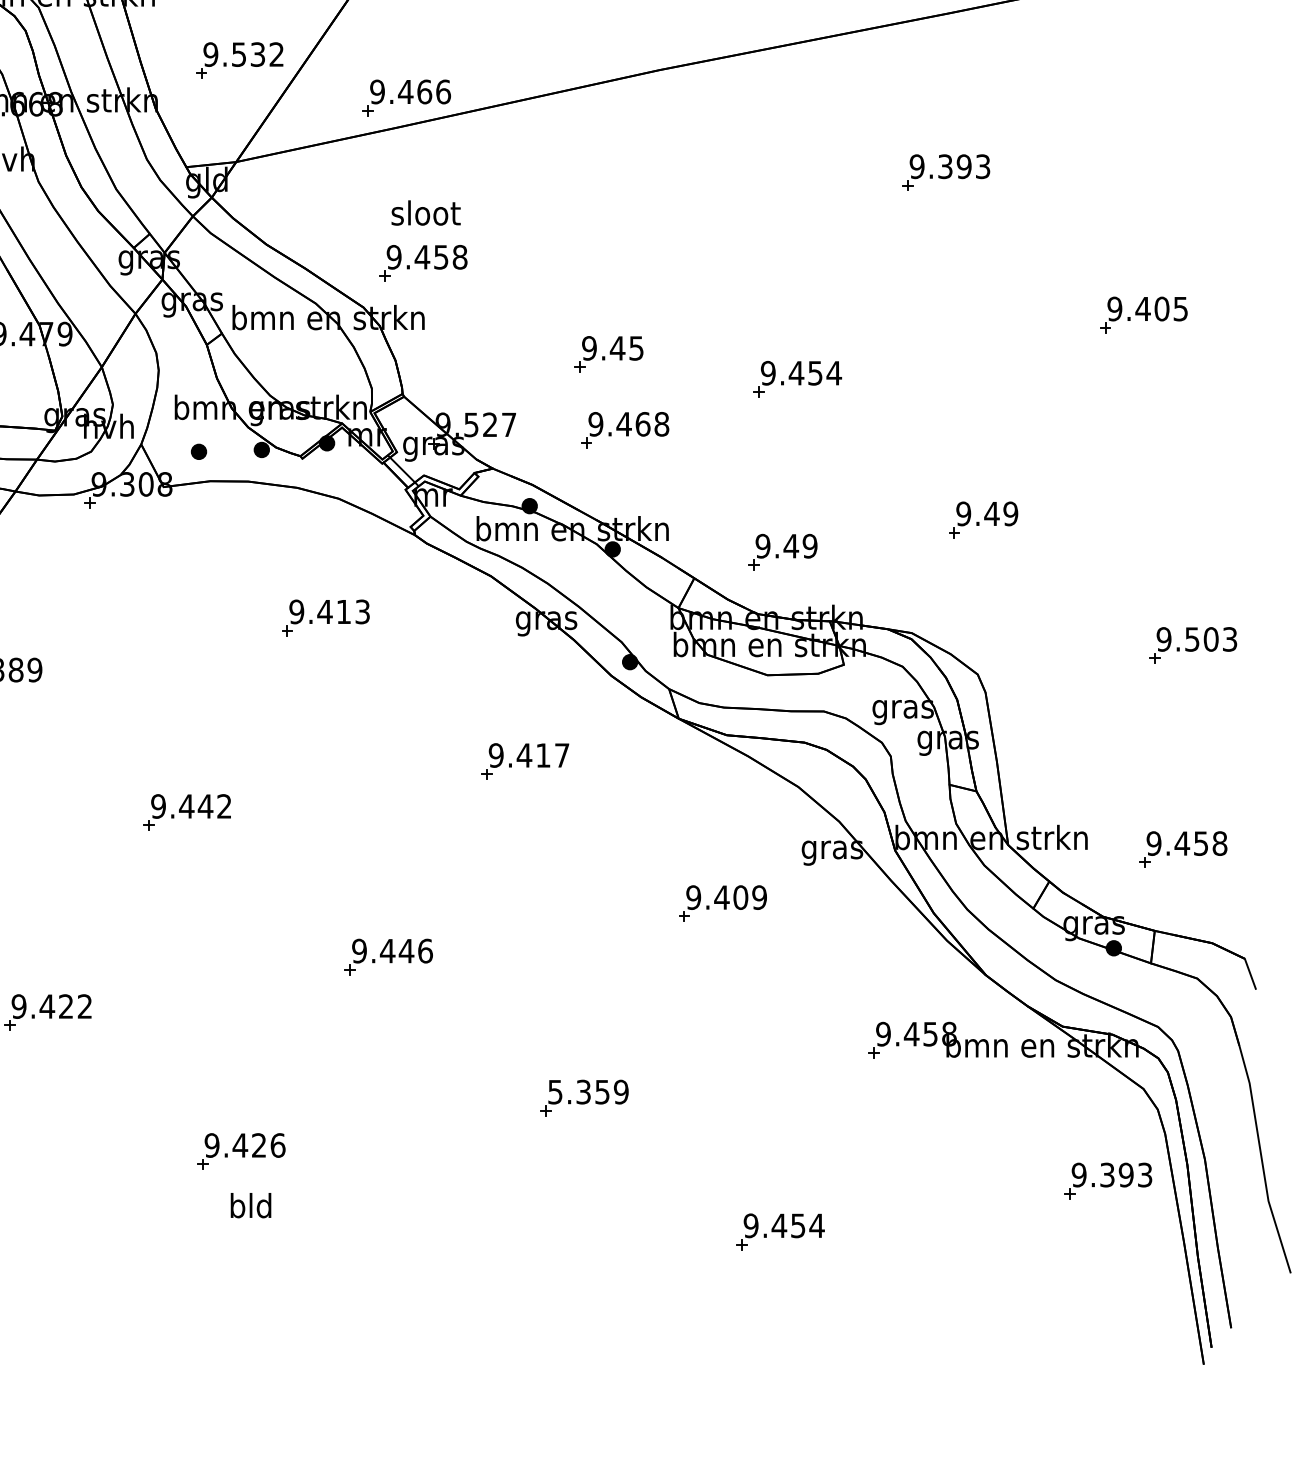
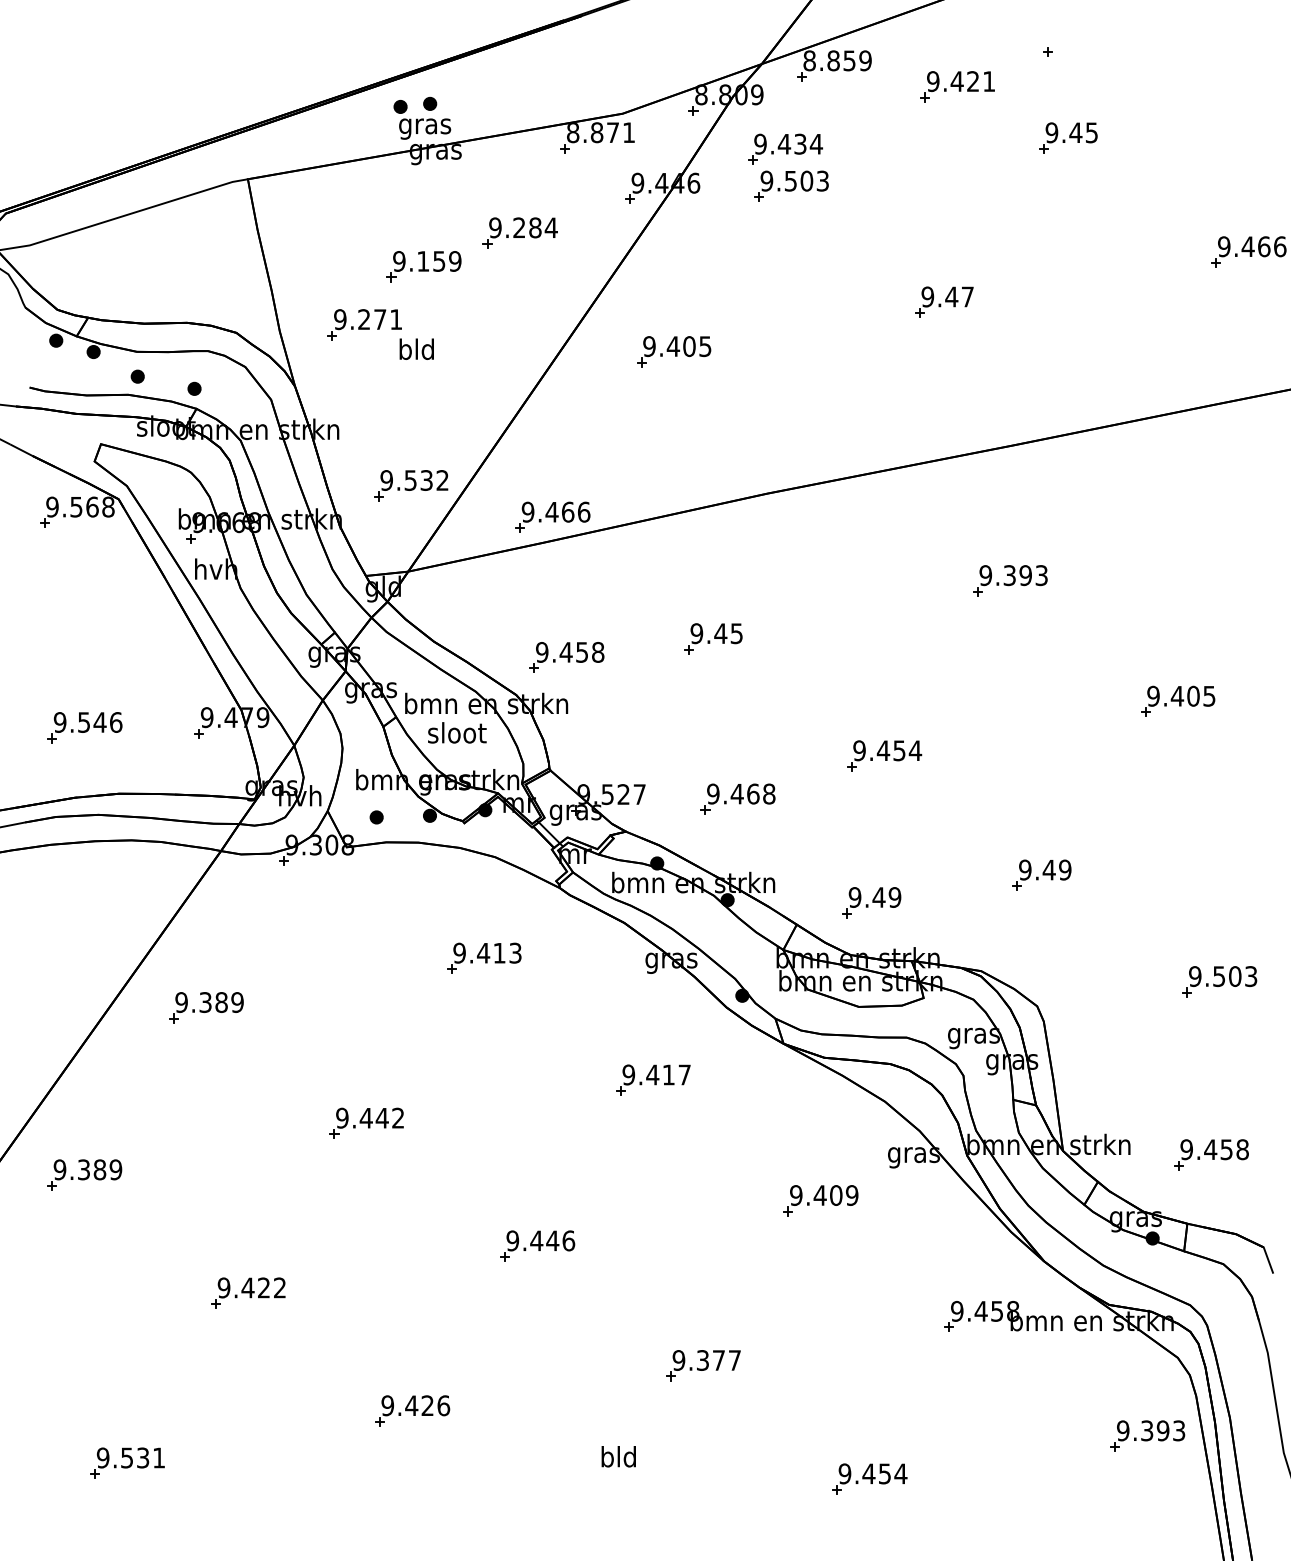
text: (426, 212) -> (457, 732), moved
part: (609, 354) -> (713, 638), moved
text: (587, 1092) -> (706, 1360), 5.359 -> 9.377
text: (250, 1205) -> (618, 1456), moved

